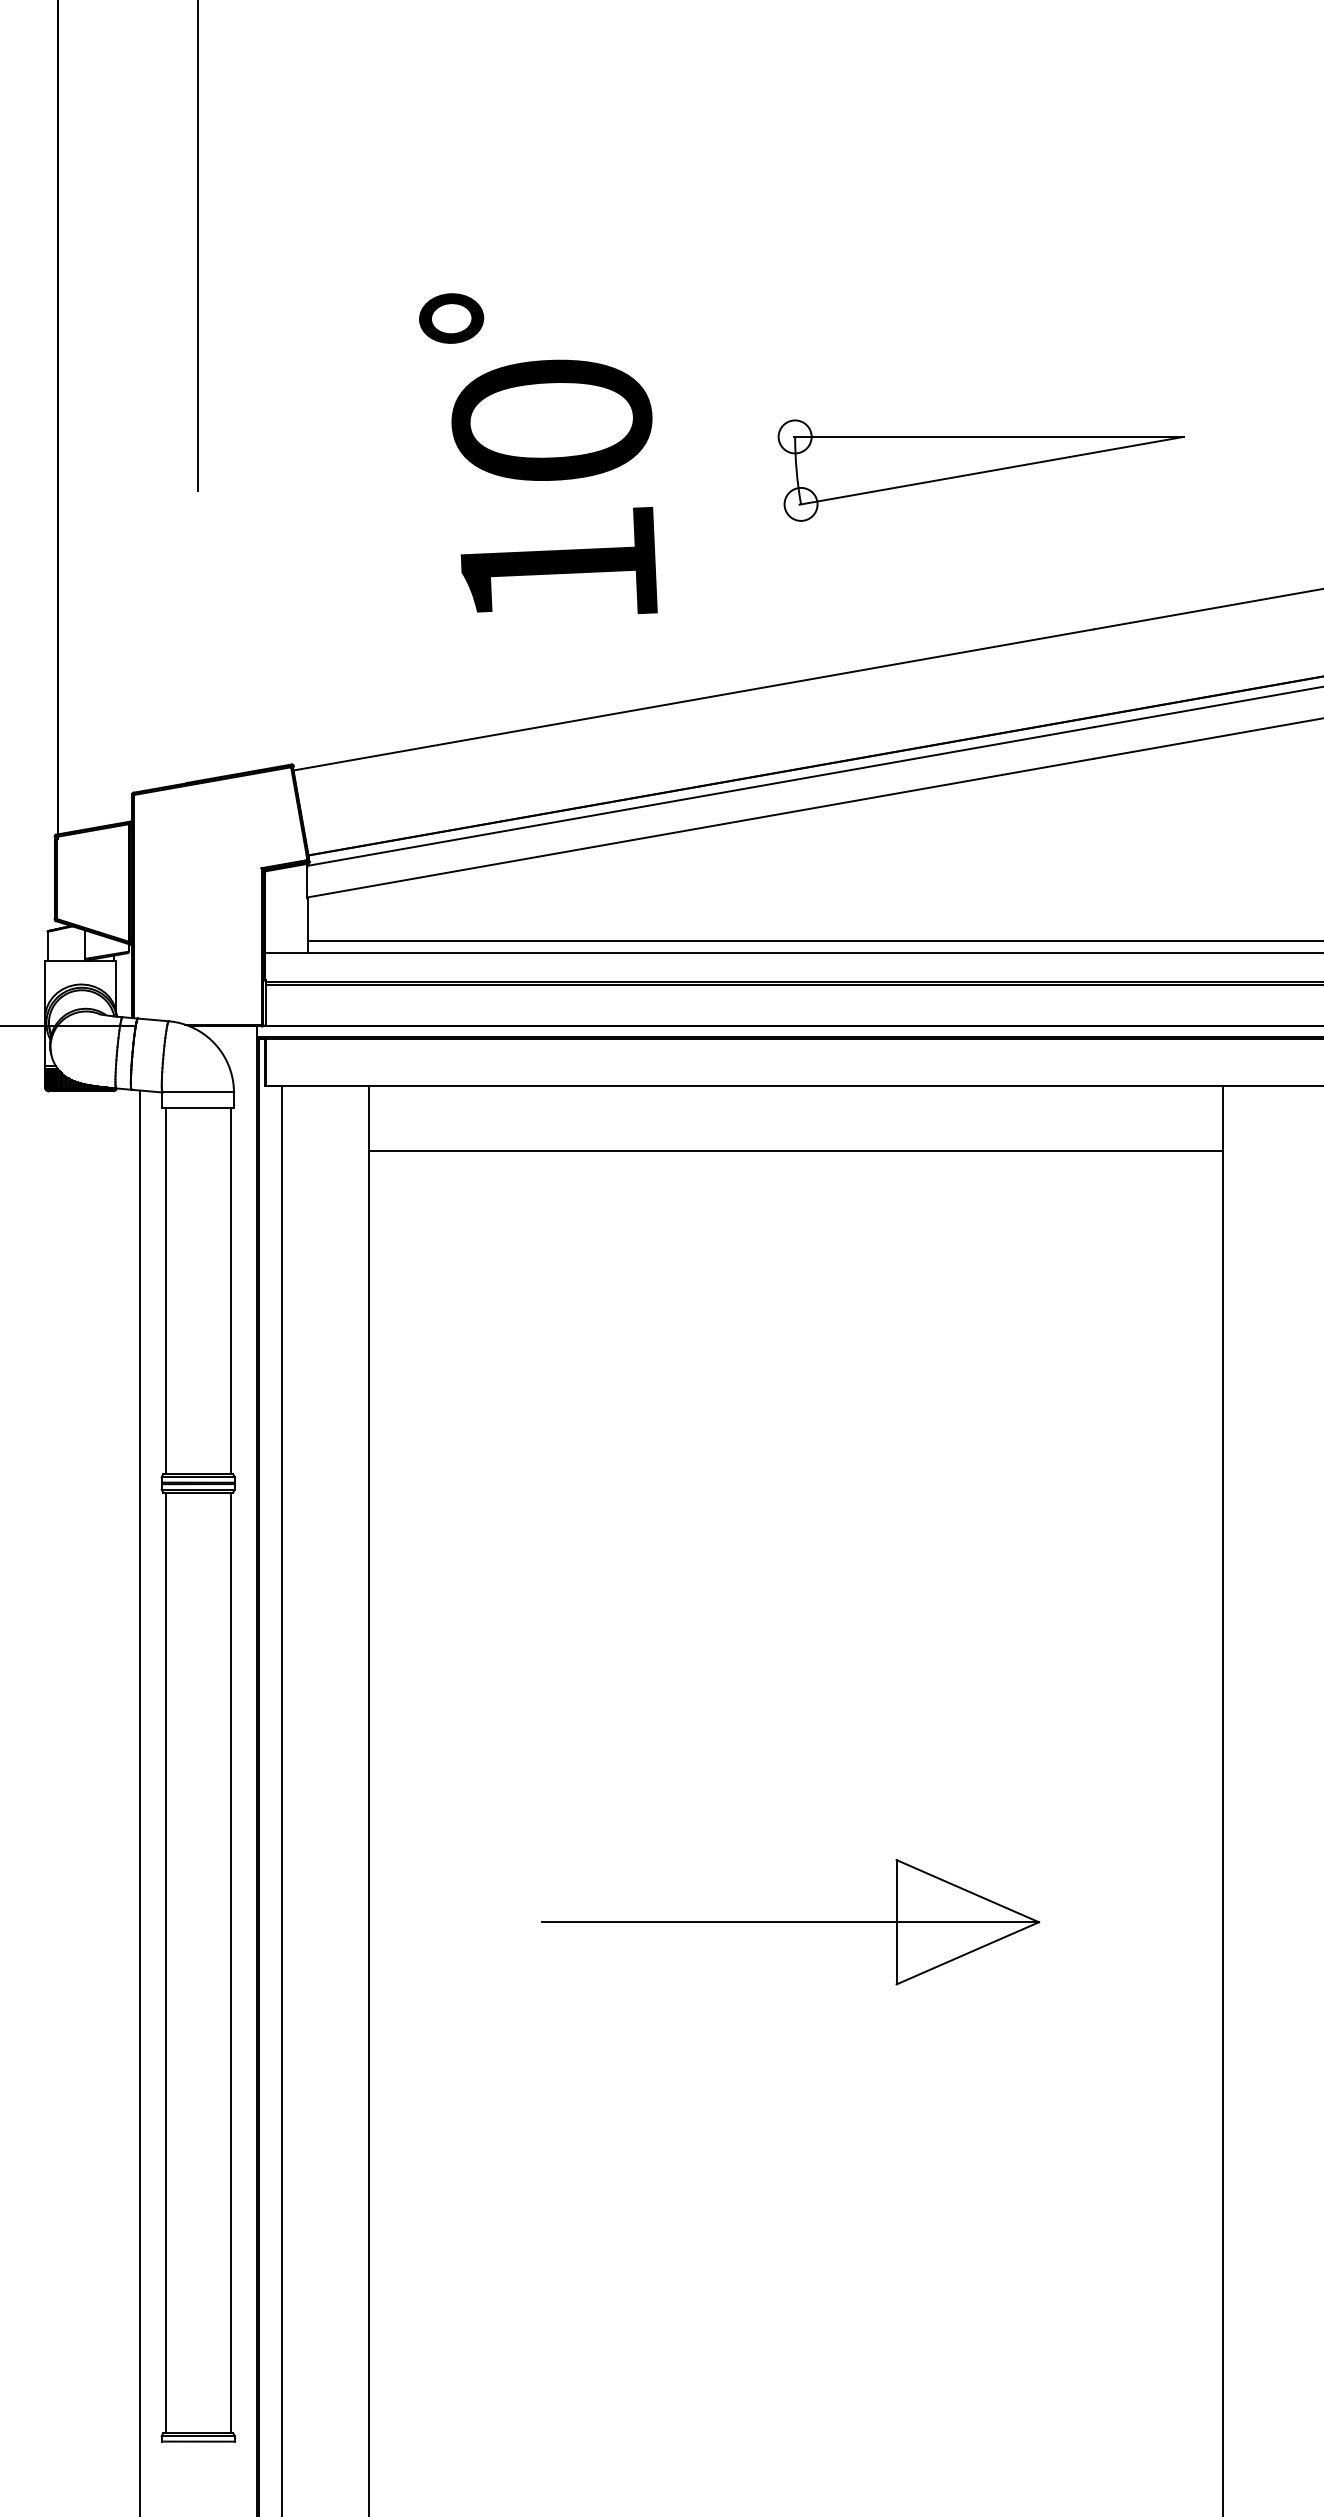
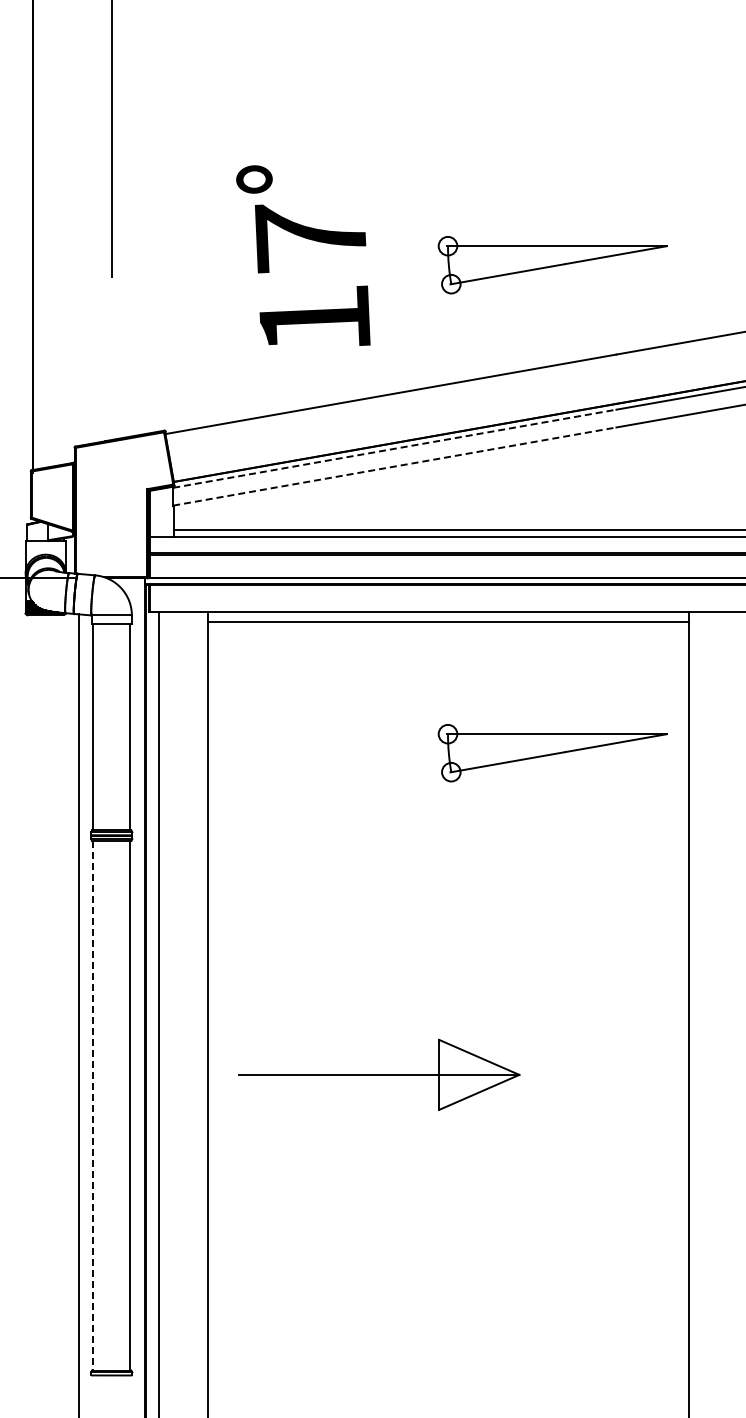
text: (551, 421) -> (310, 237), 10 -> 17
line: (701, 796) -> (395, 448), solid -> dashed
line: (701, 828) -> (395, 466), solid -> dashed
line: (796, 1151) -> (448, 622), moved
part: (980, 1337) -> (552, 753), added
part: (790, 1921) -> (379, 1074), moved
line: (165, 1962) -> (93, 1105), solid -> dashed

